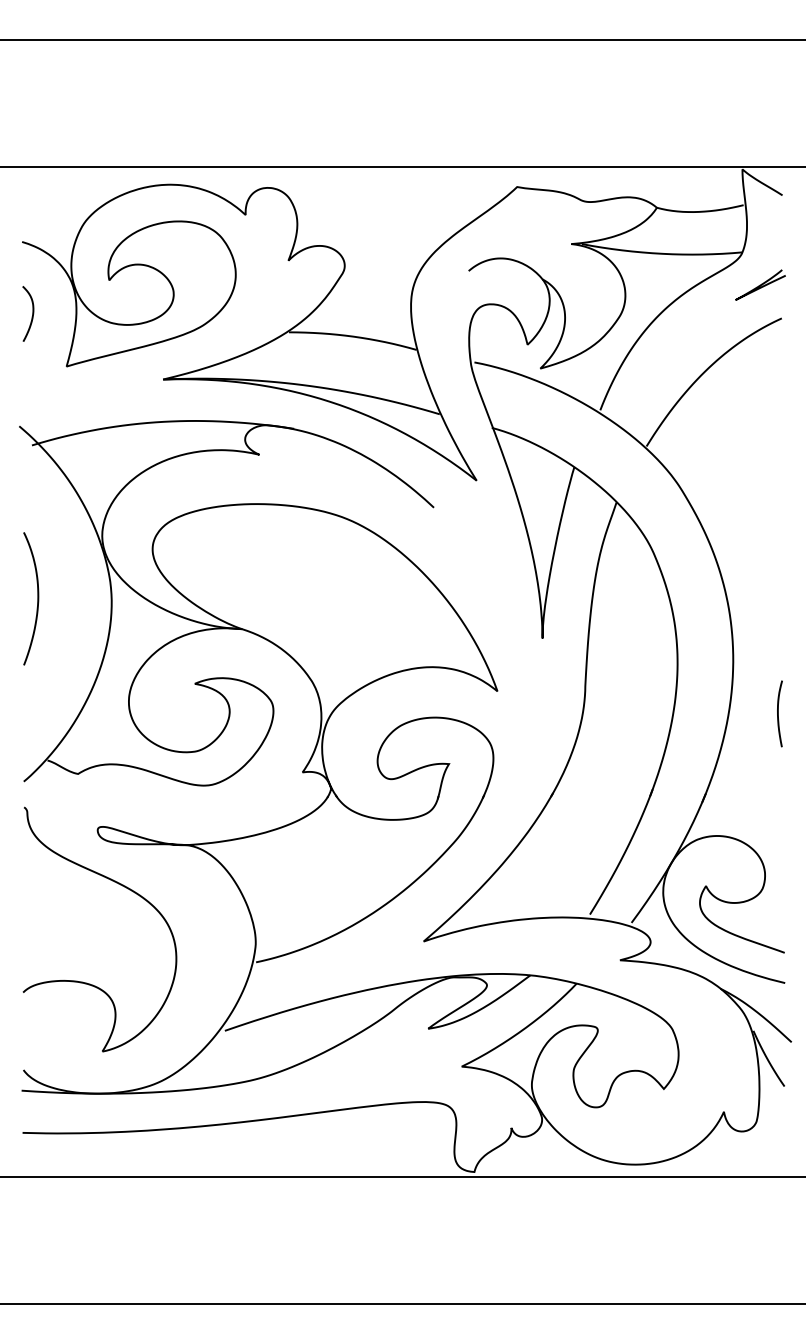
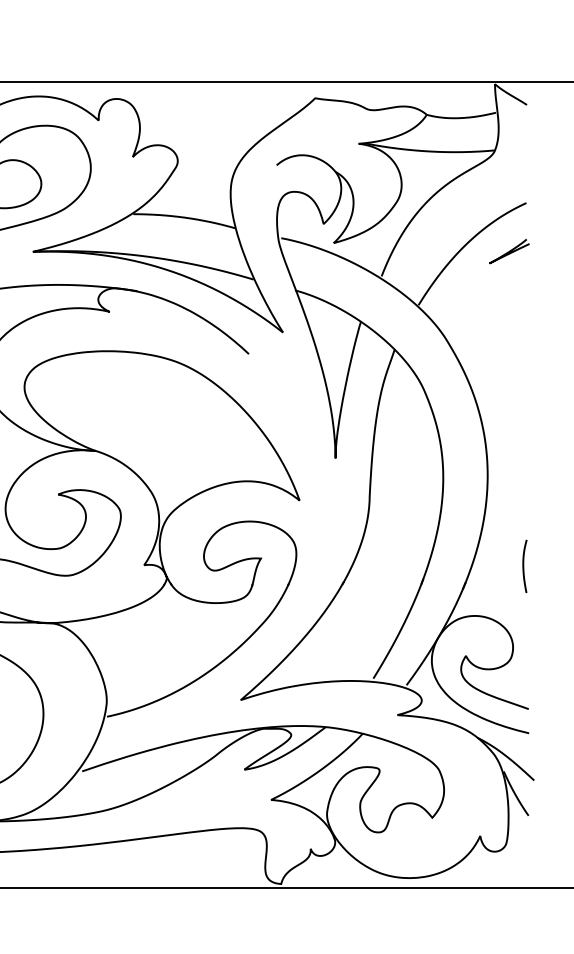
curve: (760, 284) -> (509, 251), moved
curve: (778, 713) -> (523, 566), moved

